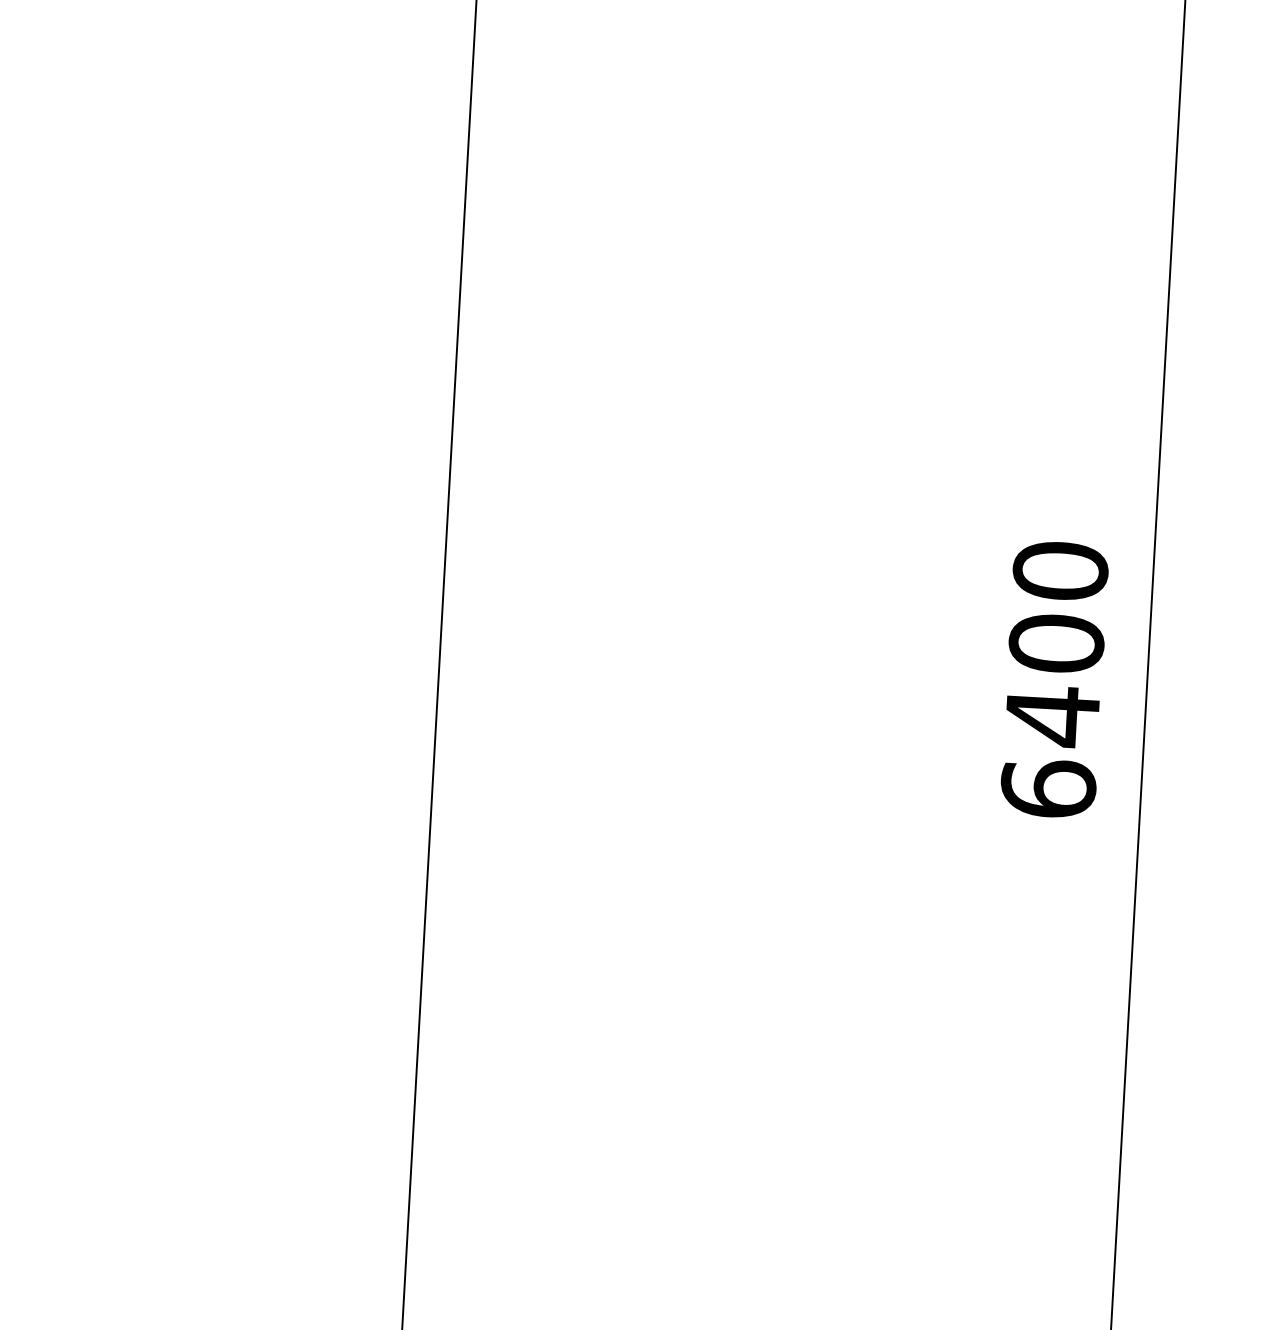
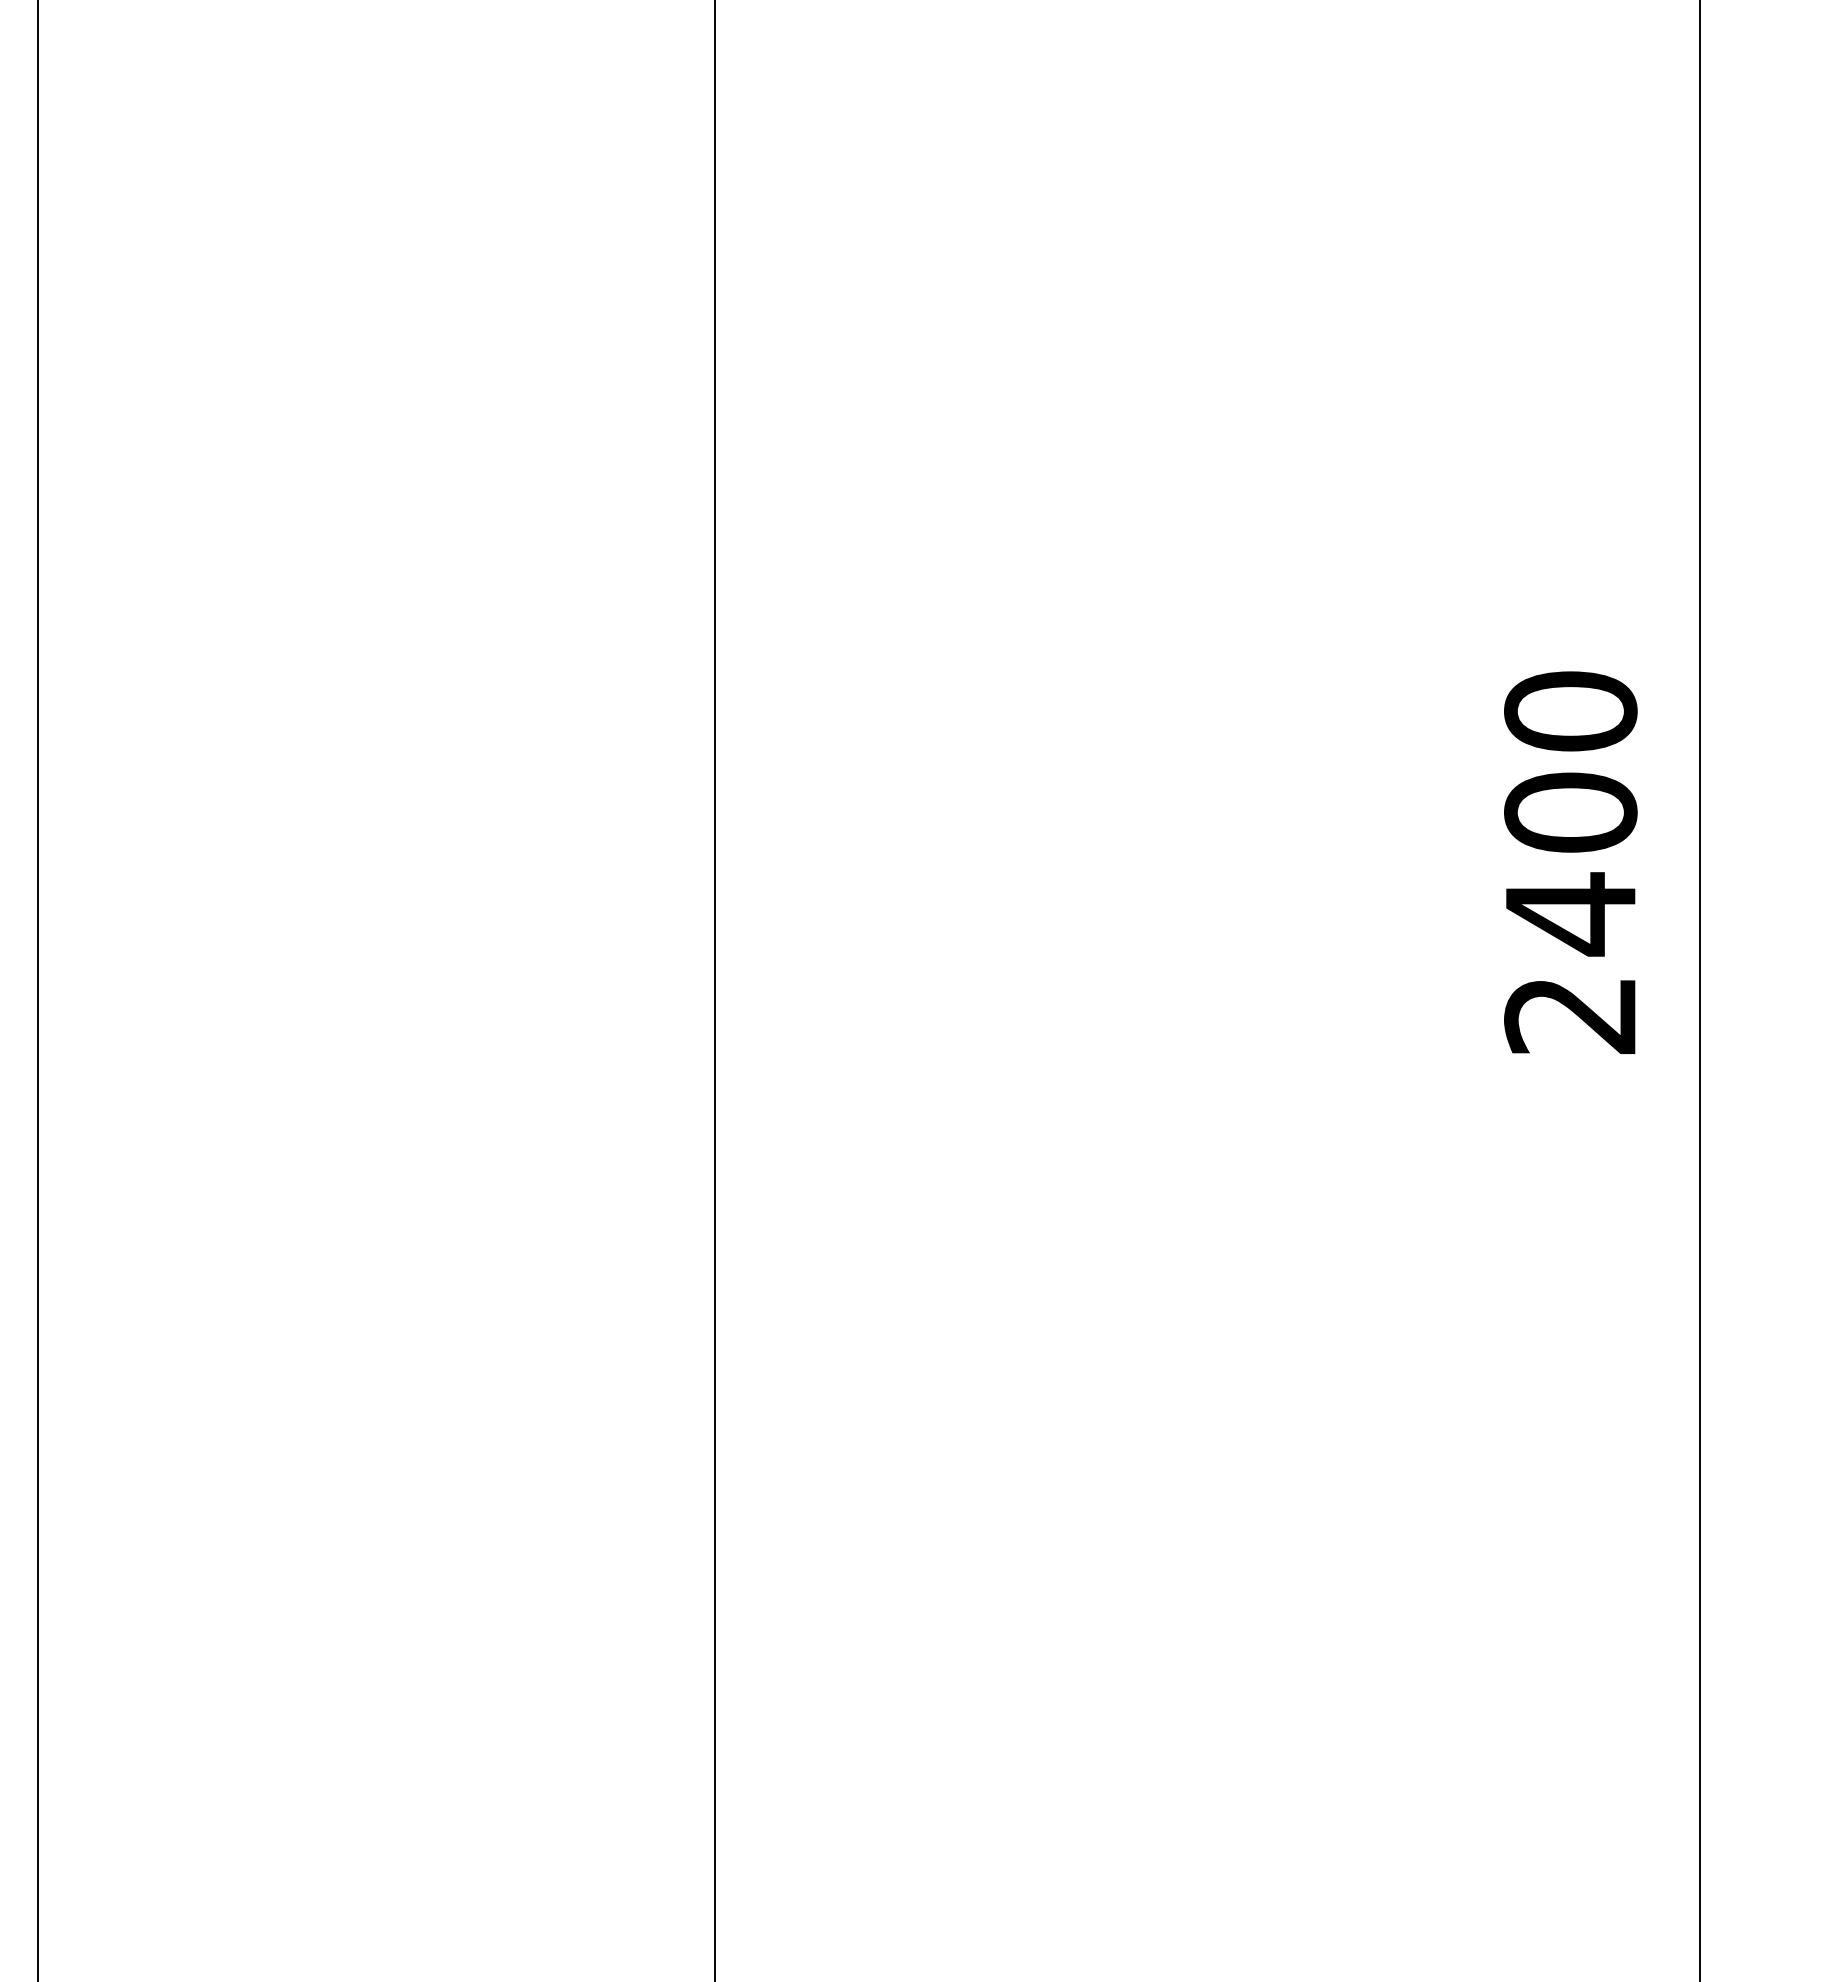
text: (1048, 788) -> (1570, 1014), 6400 -> 2400

